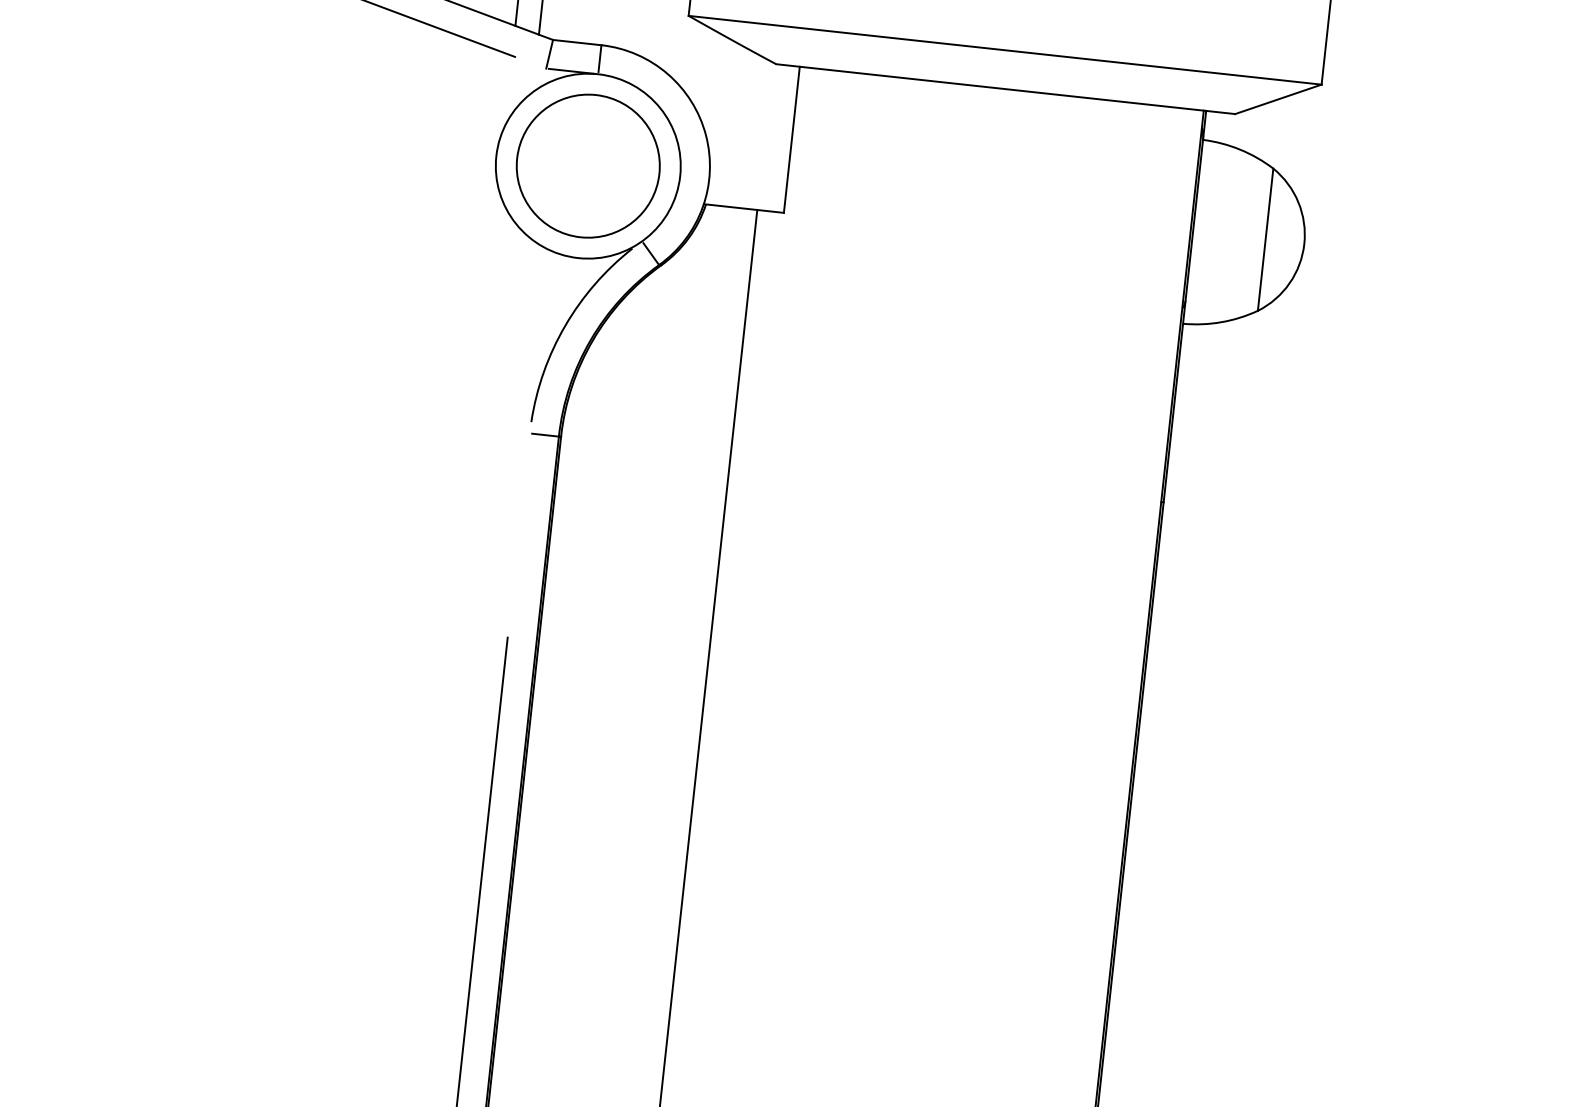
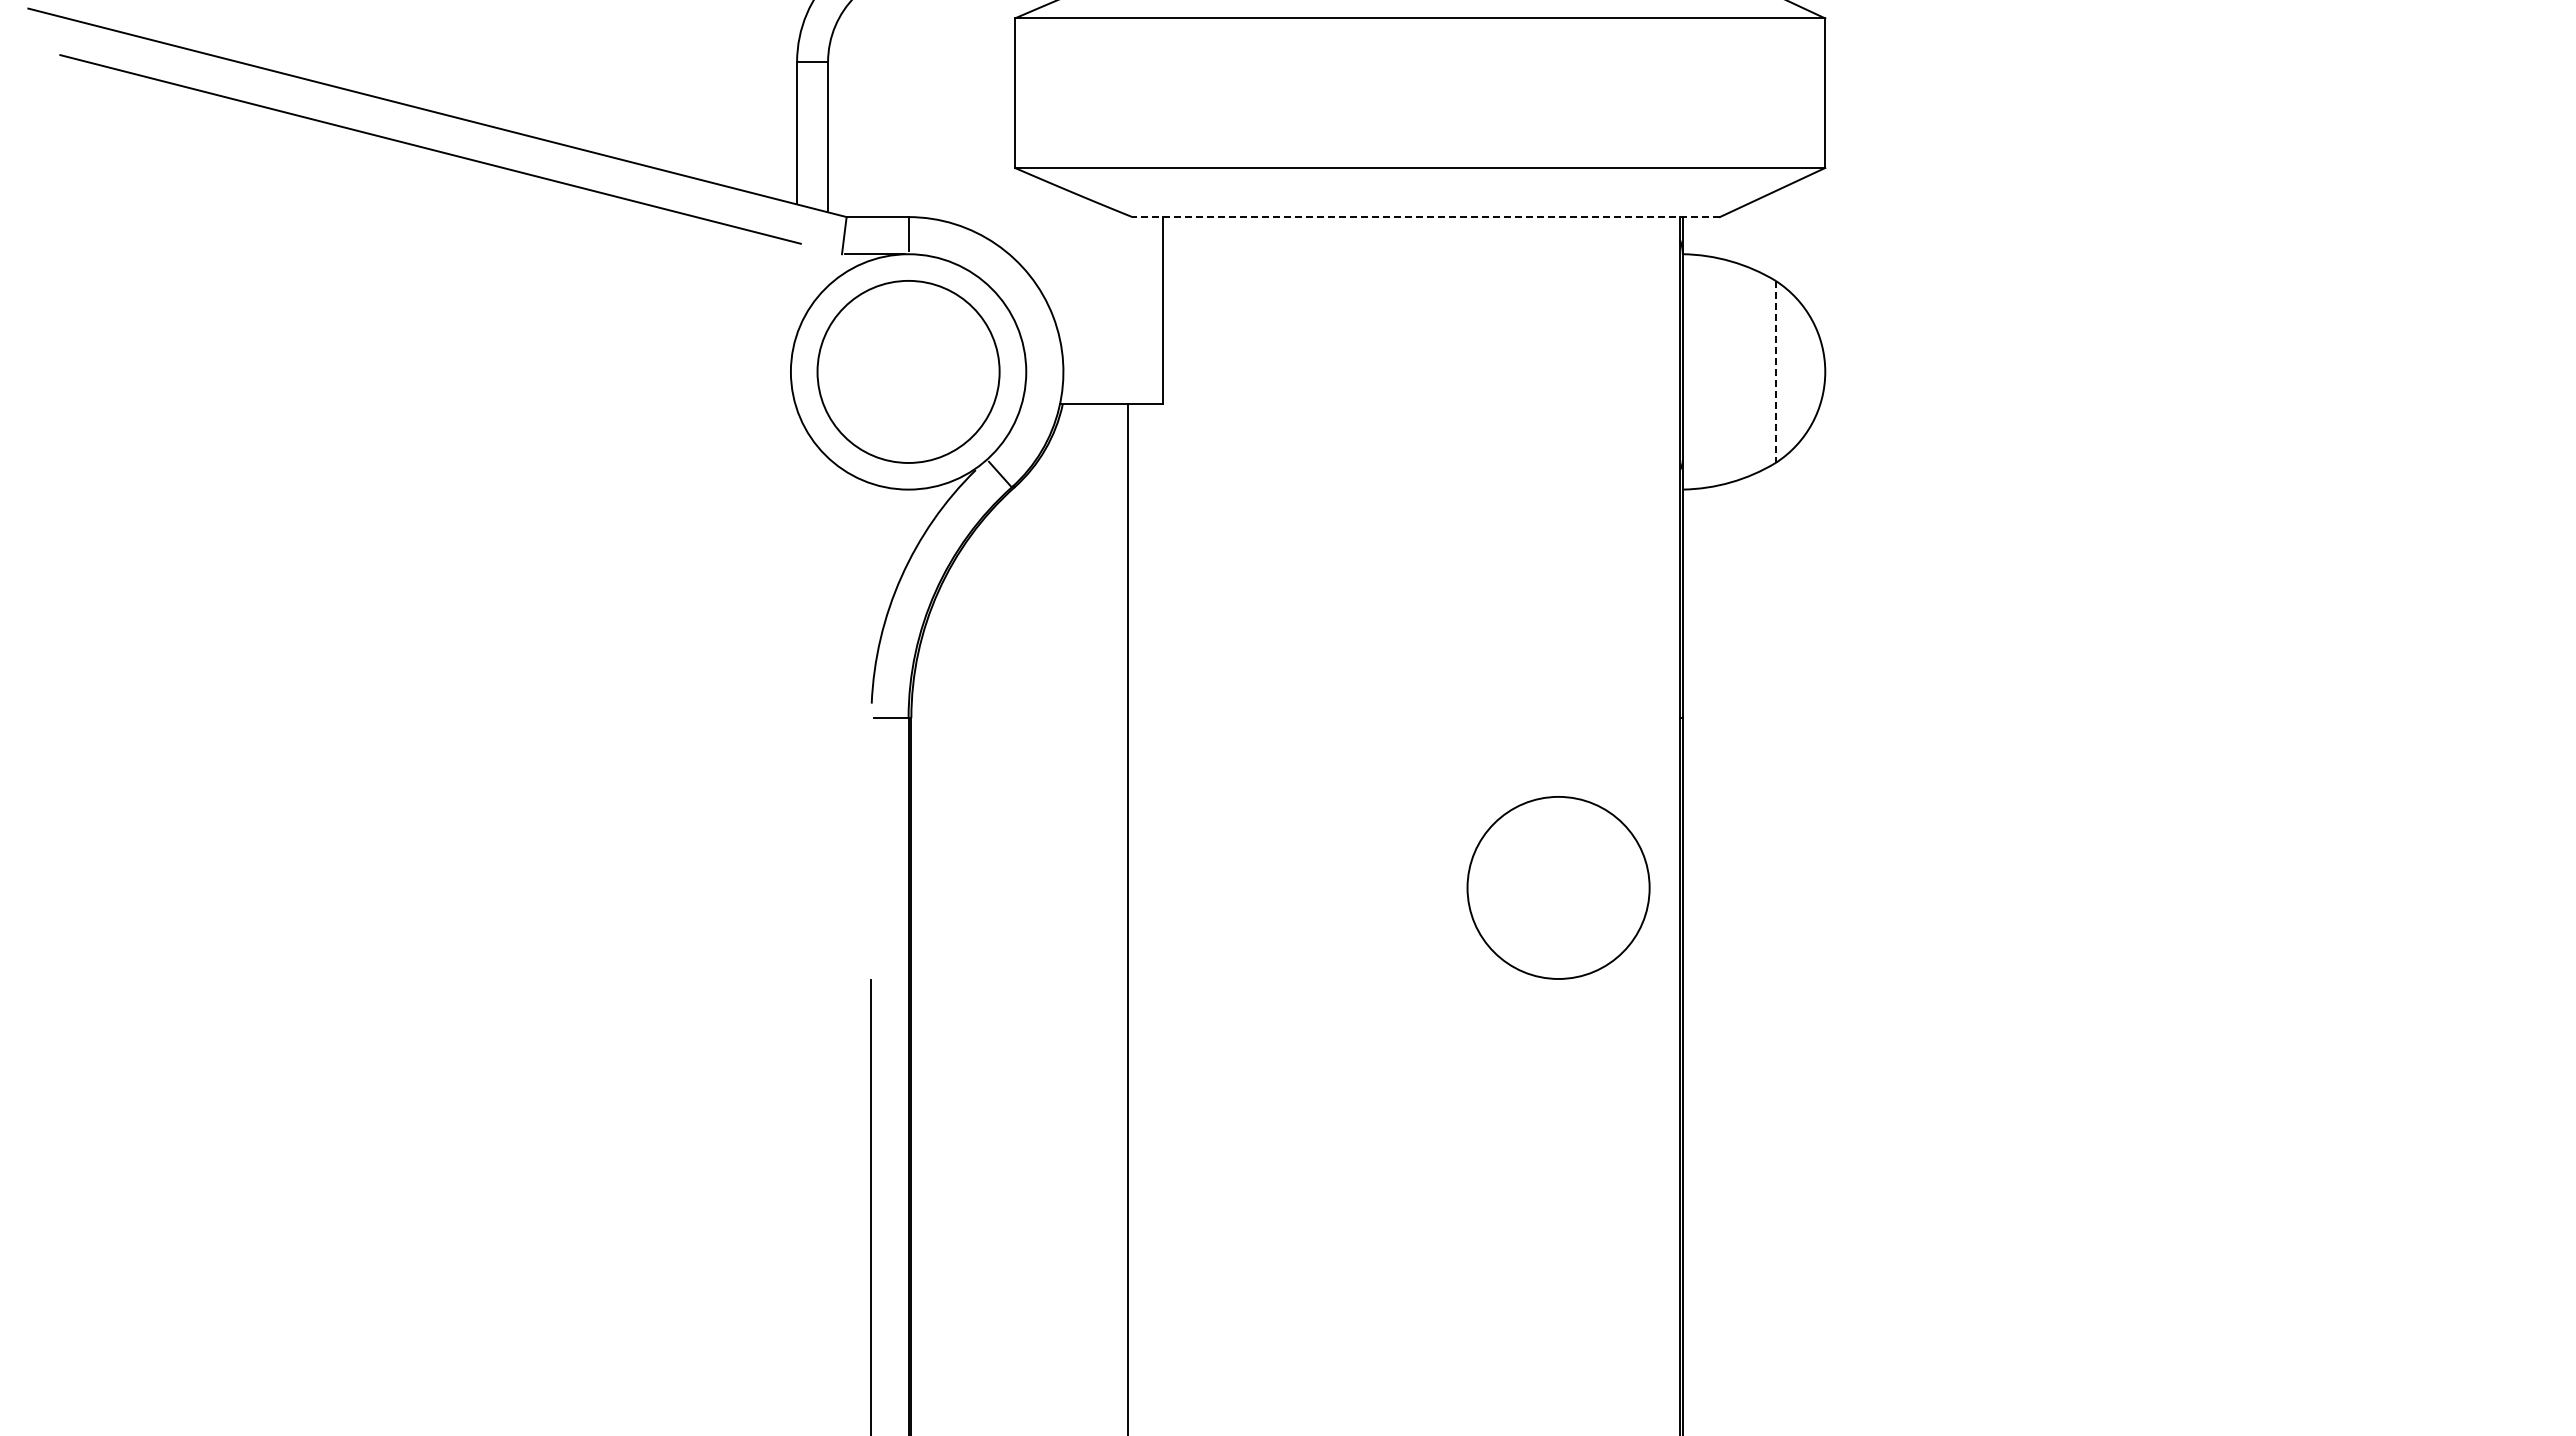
line: (1005, 89) -> (1426, 217), solid -> dashed
line: (1265, 240) -> (1775, 372), solid -> dashed
circle: (1052, 624) -> (1558, 887), added

